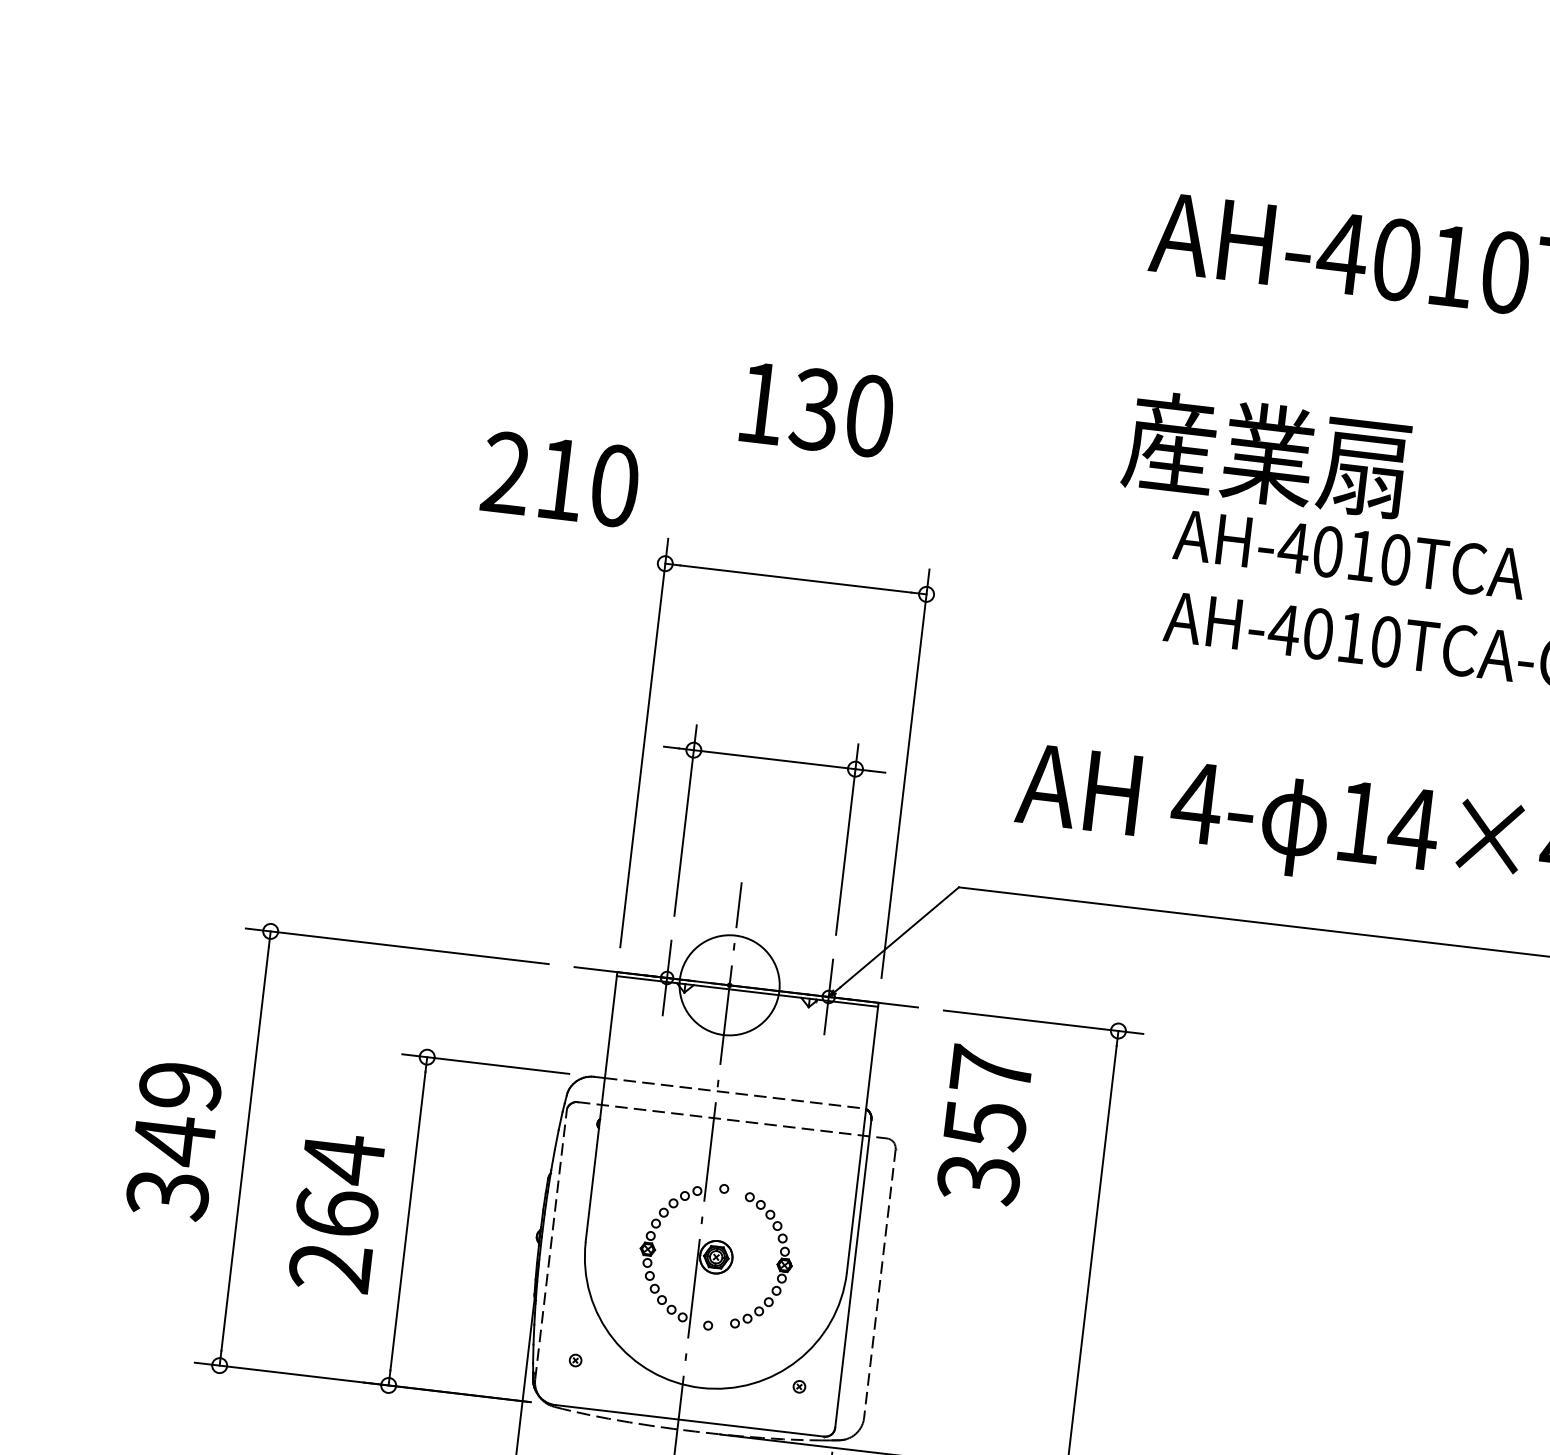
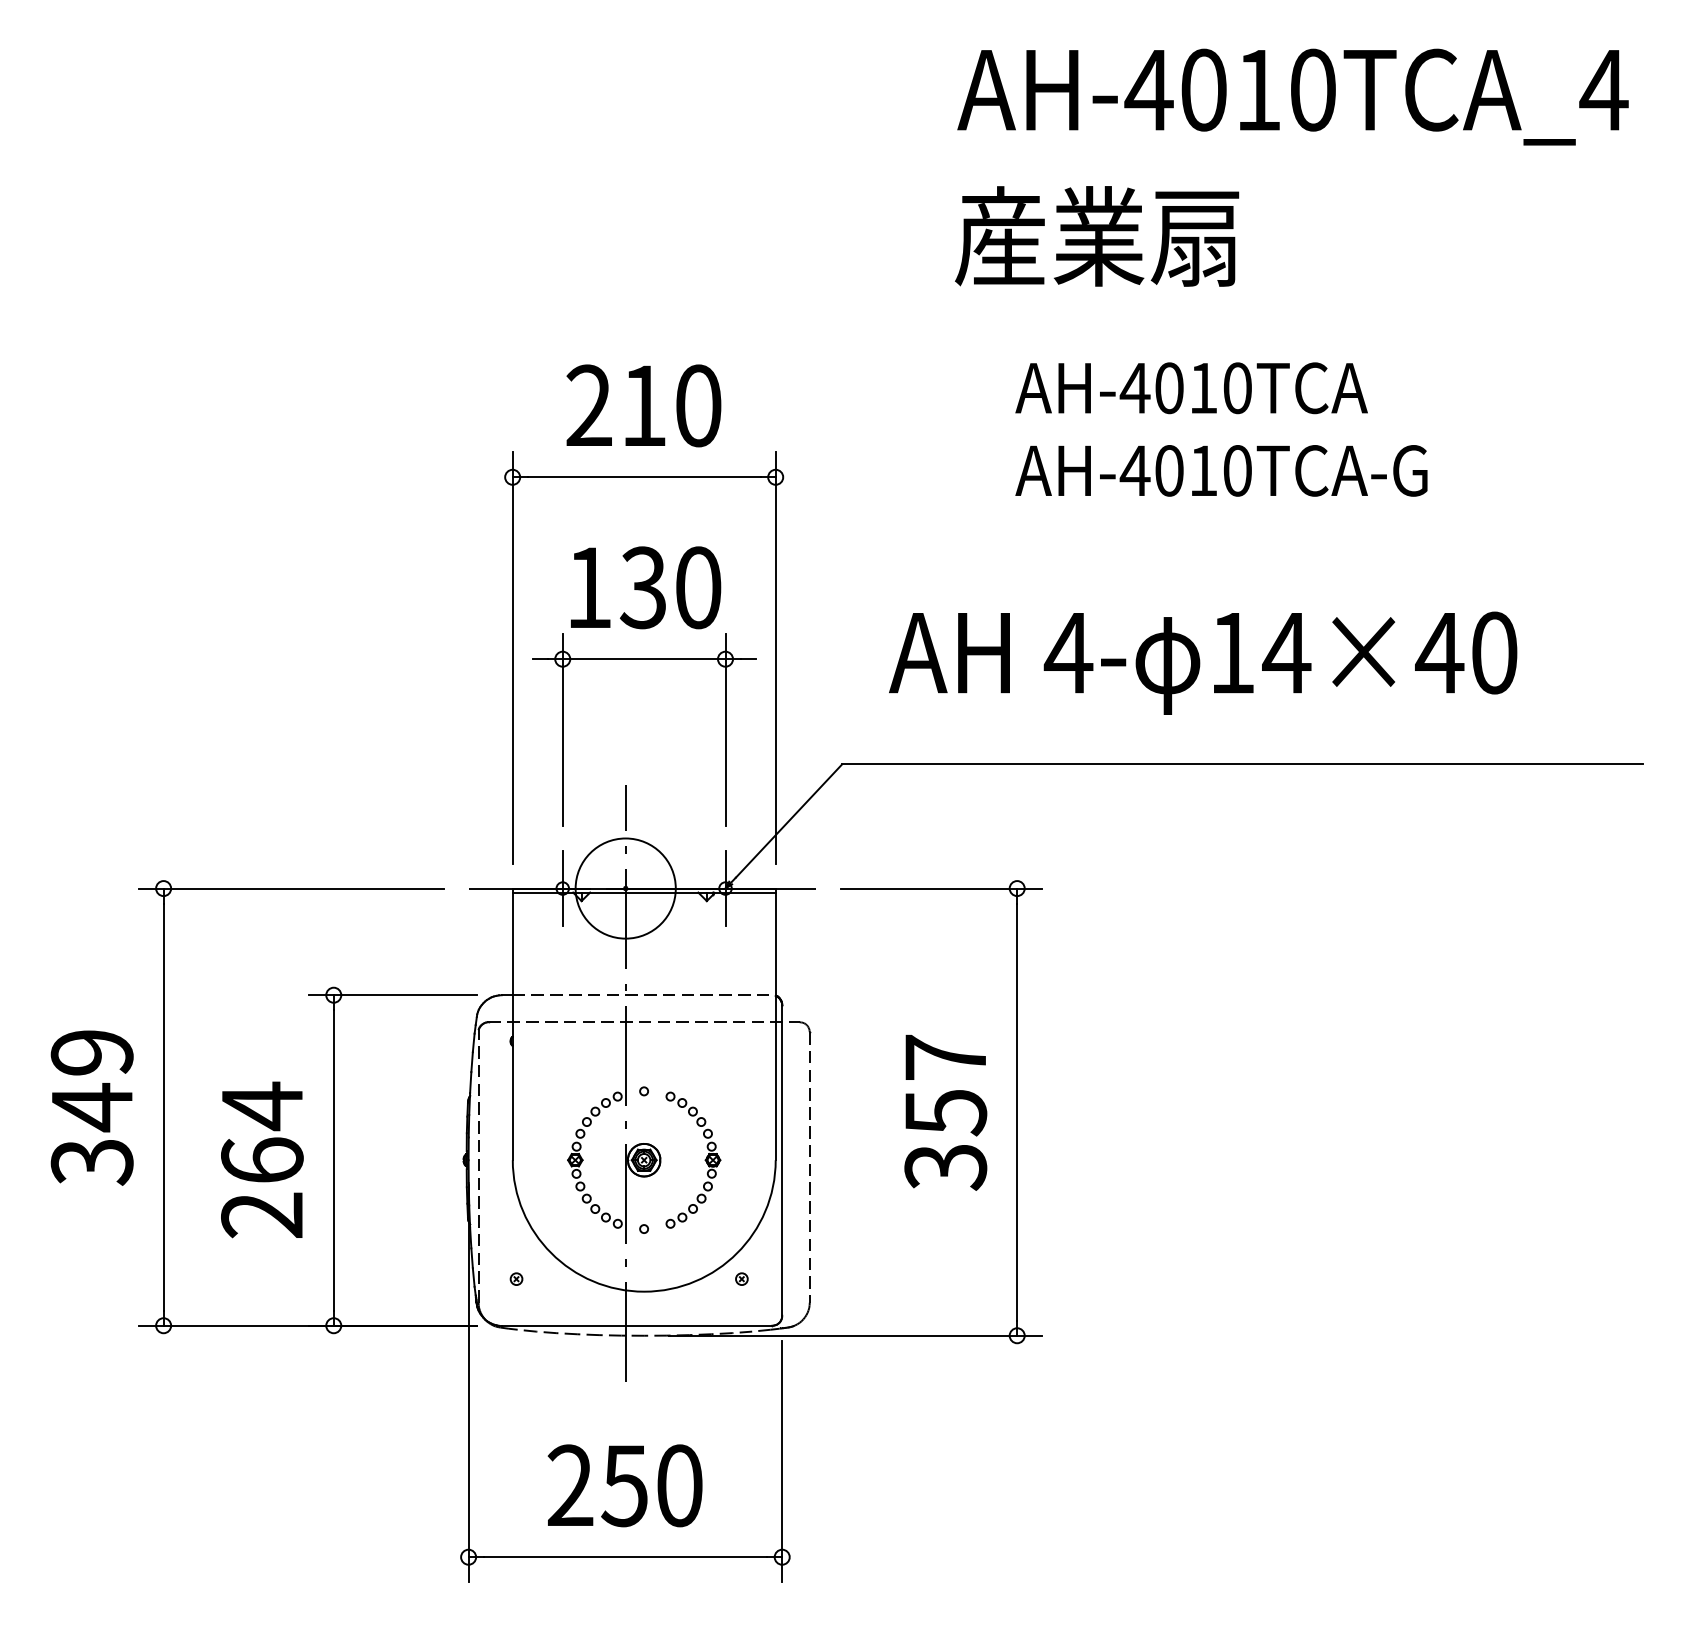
text: (818, 409) -> (646, 587), moved
text: (1267, 454) -> (1097, 236), moved
text: (560, 479) -> (643, 405), moved
text: (984, 1125) -> (945, 1112), moved

